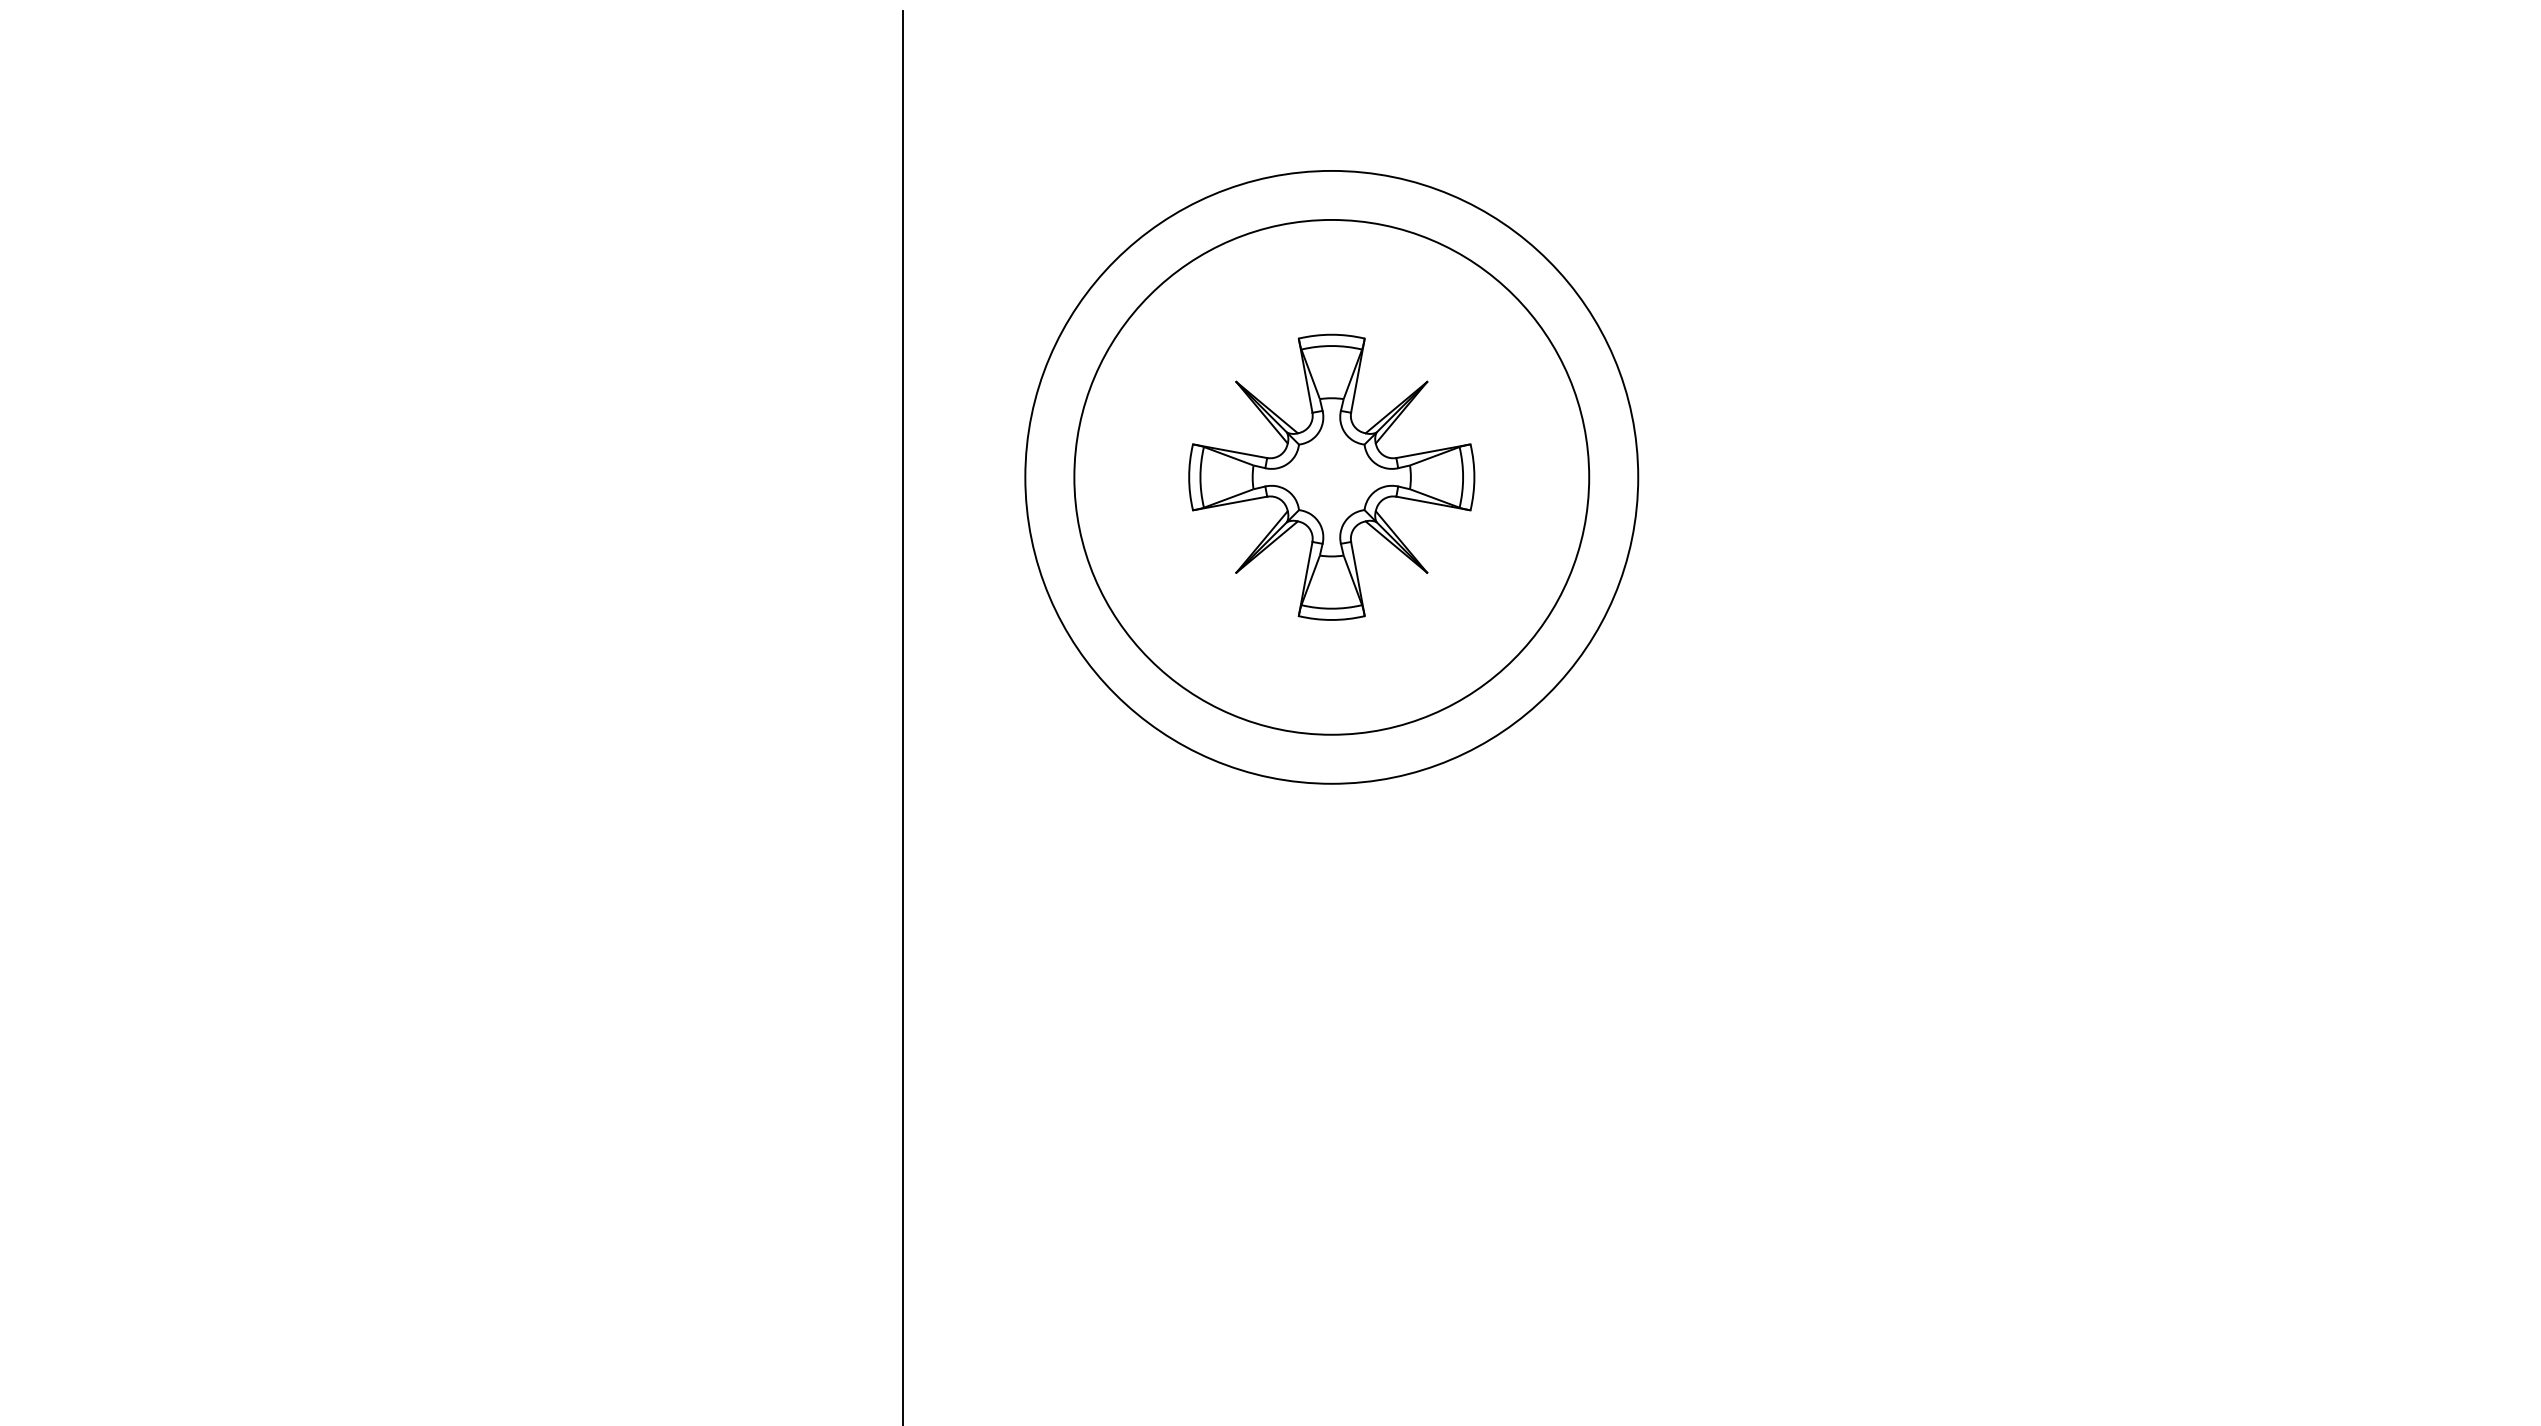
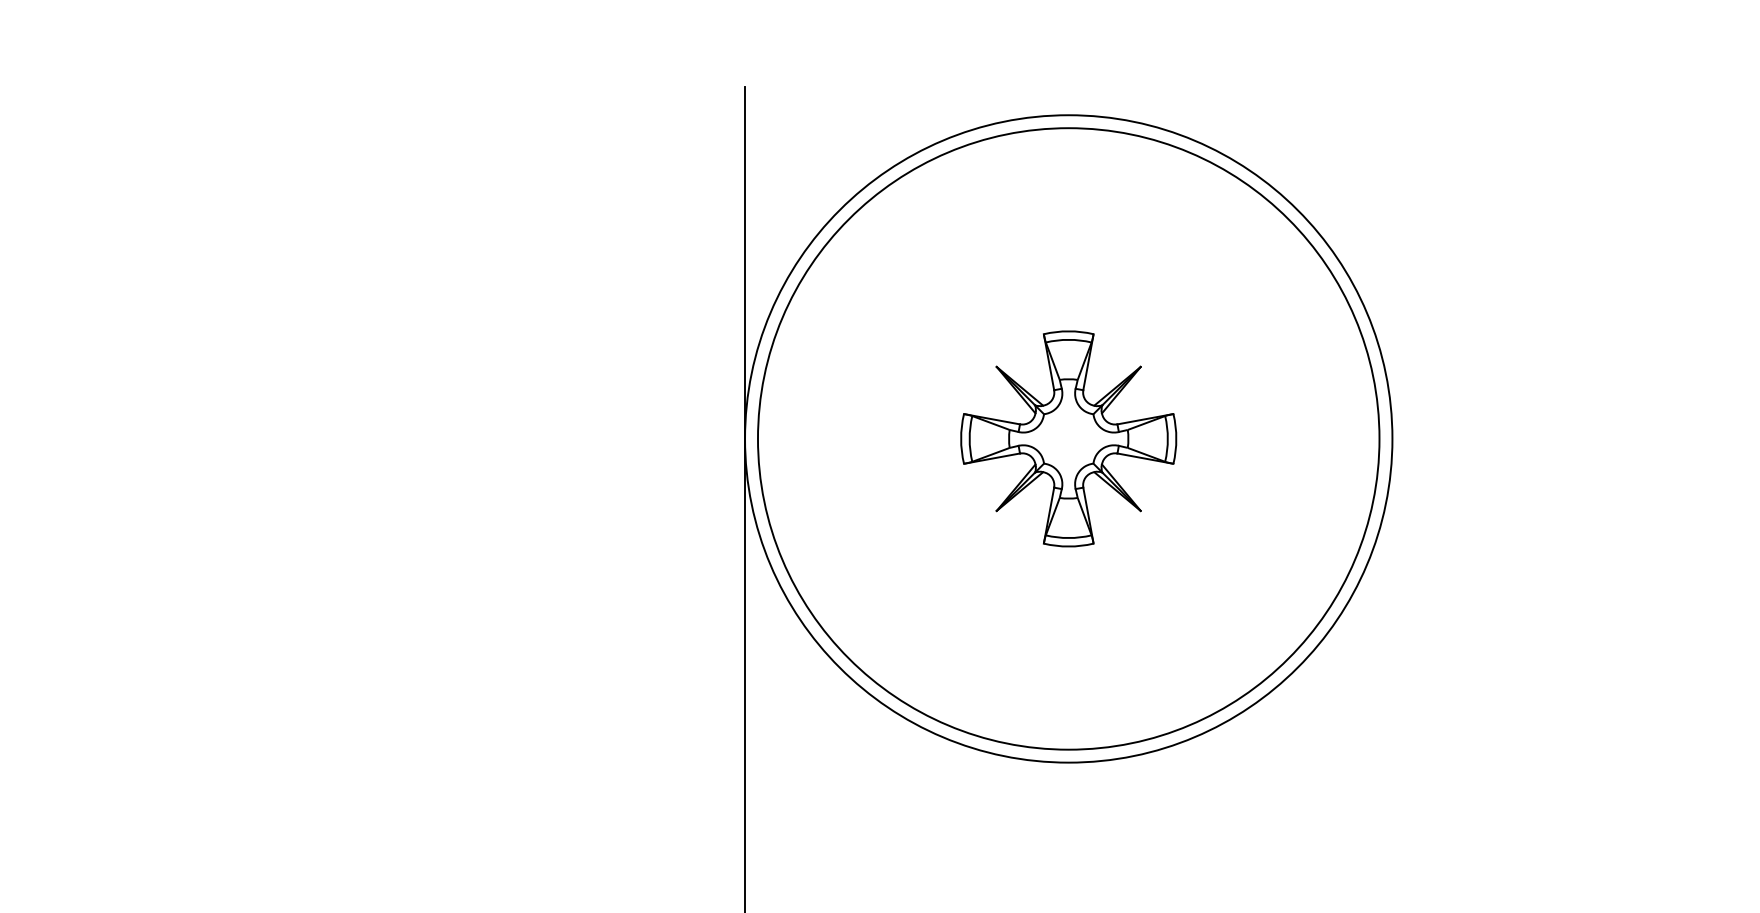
circle: (1331, 476) -> (1068, 438), size x1.4
circle: (1331, 476) -> (1068, 438), size x1.6

